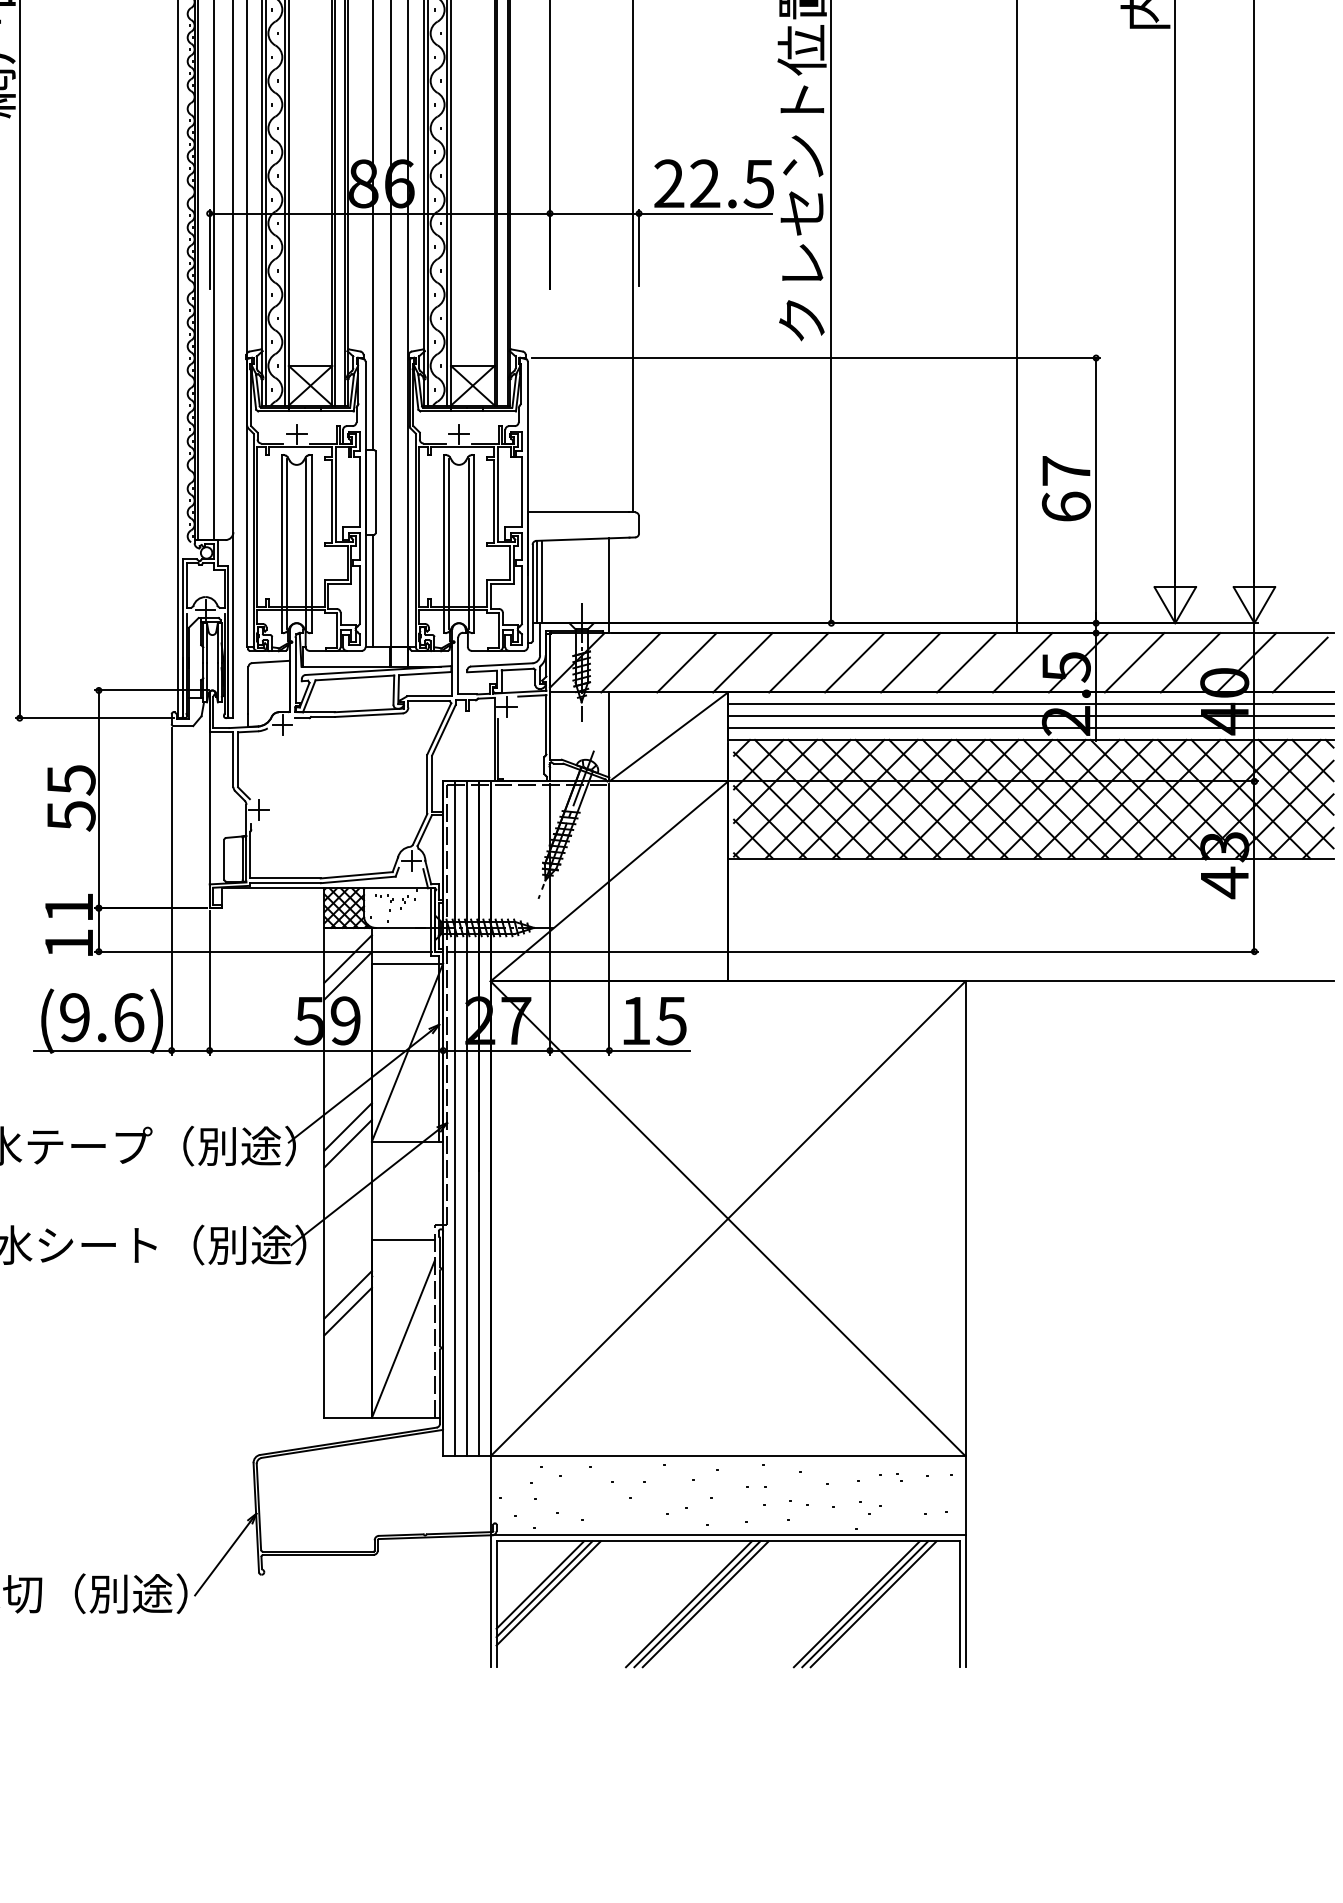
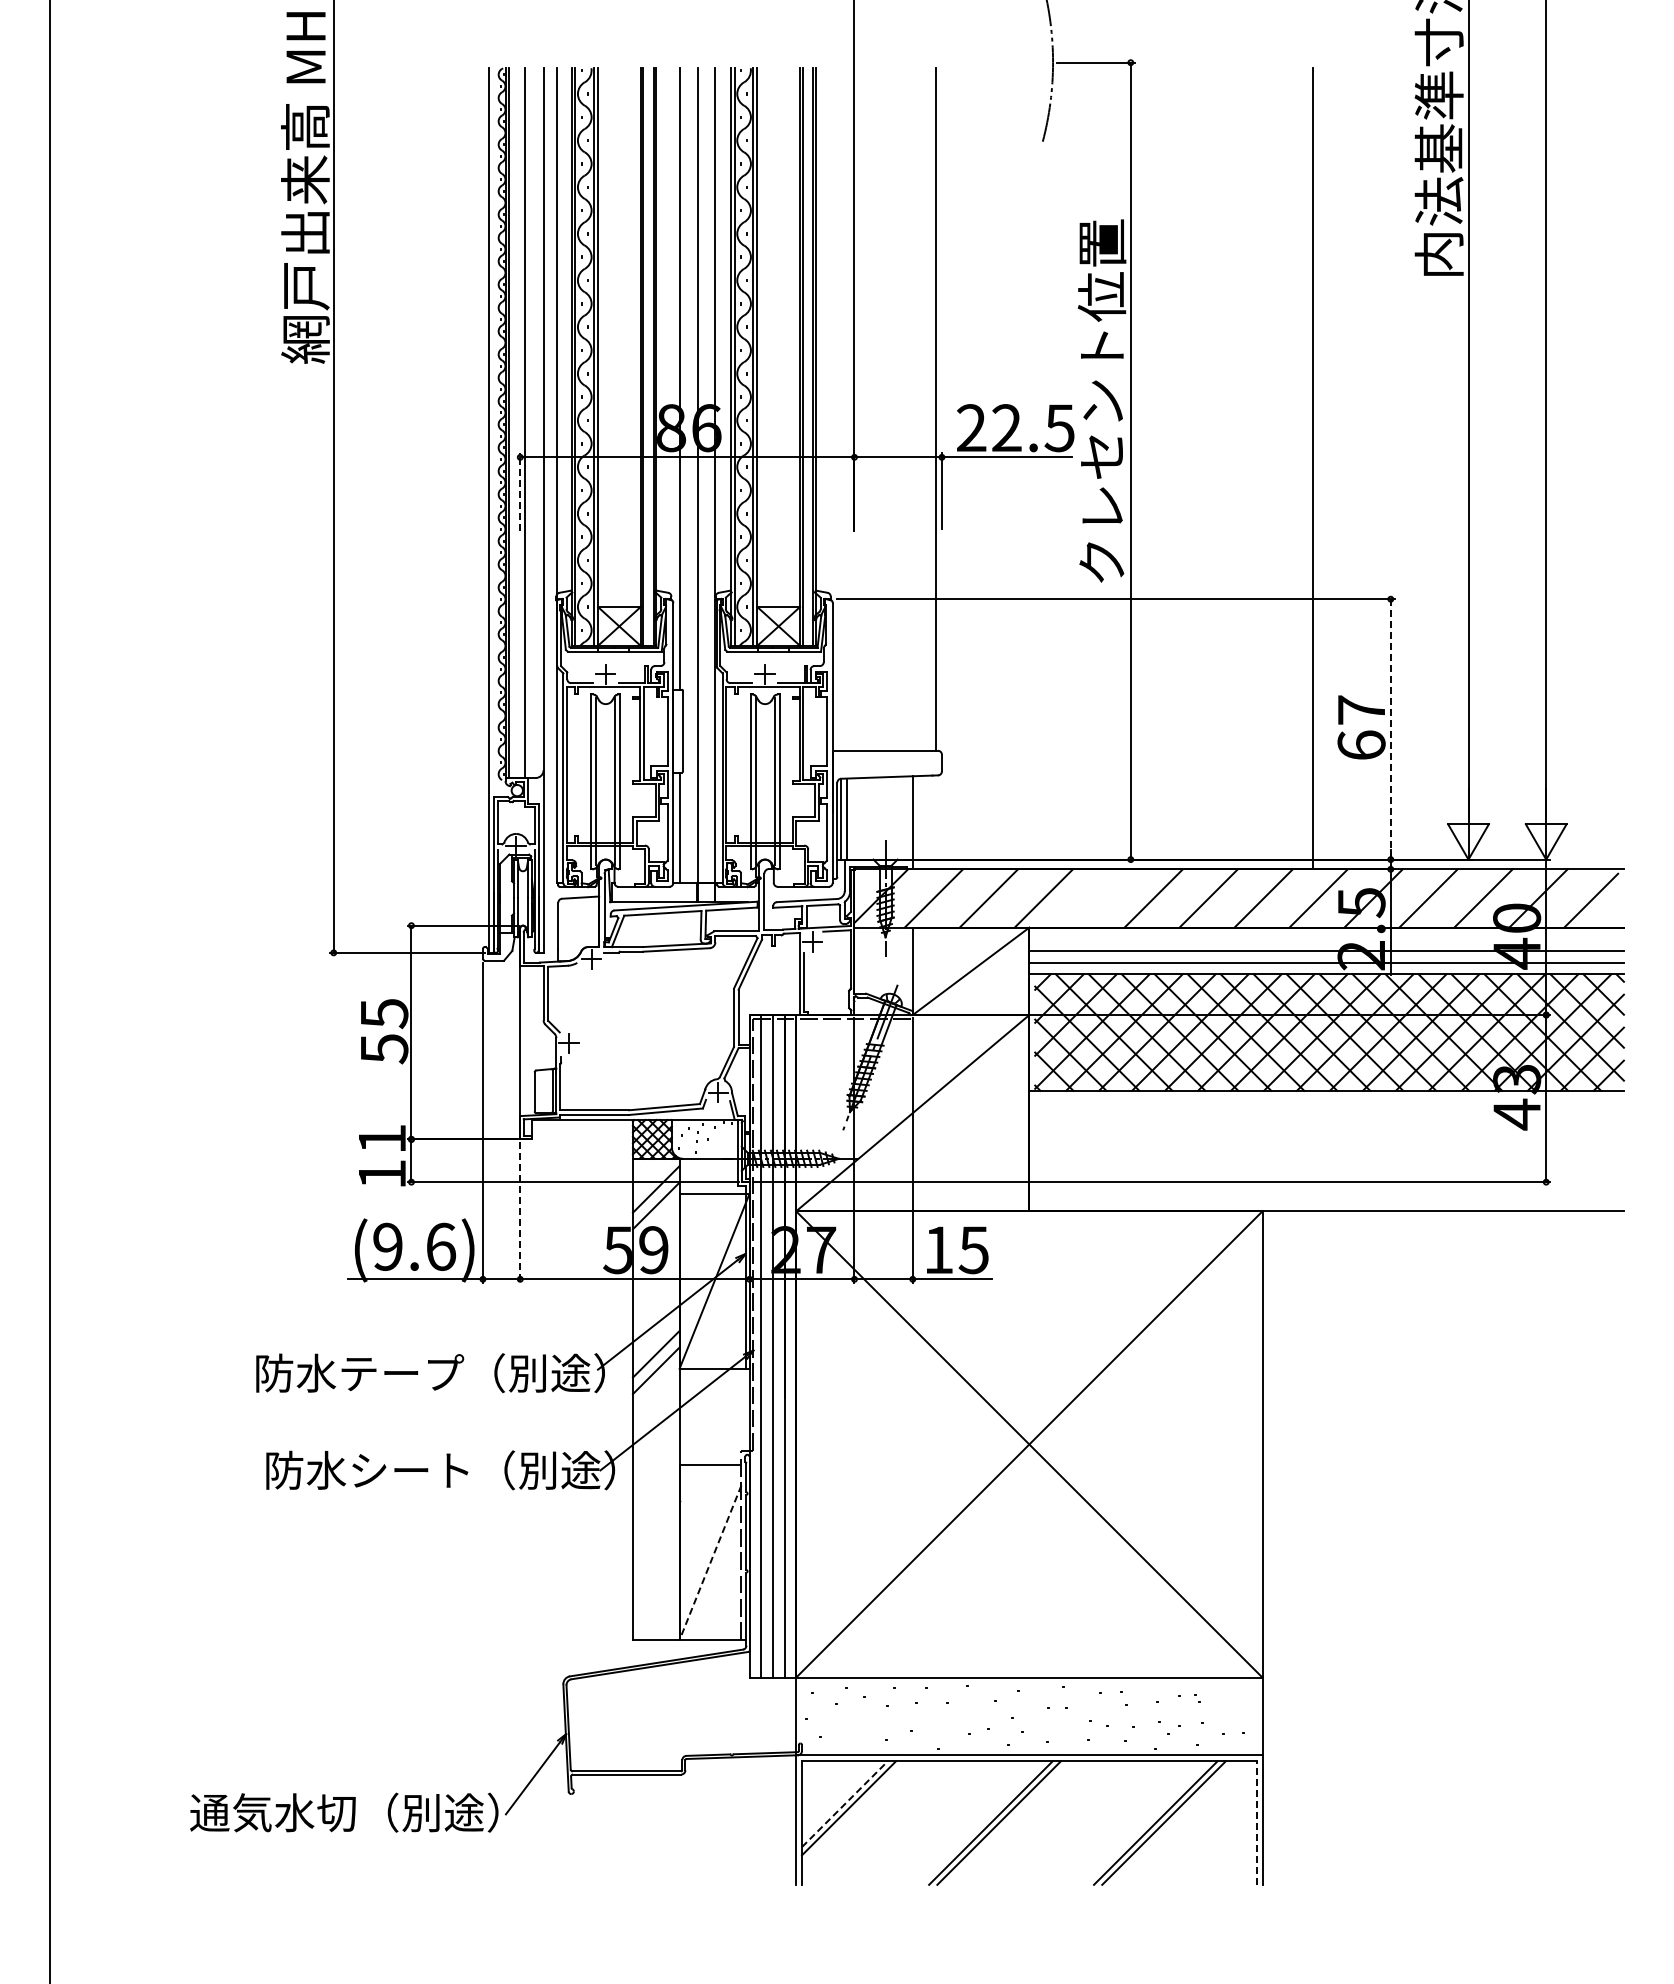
line: (209, 249) -> (520, 492), solid -> dashed
line: (1095, 490) -> (1390, 729), solid -> dashed
line: (798, 662) -> (1098, 898), removed
line: (1030, 704) -> (1326, 939), removed
line: (209, 982) -> (520, 1212), solid -> dashed
line: (347, 1294) -> (655, 1518), removed
line: (347, 1311) -> (655, 1535), removed
line: (403, 1339) -> (710, 1563), solid -> dashed
line: (539, 1585) -> (844, 1804), solid -> dashed
line: (549, 1593) -> (853, 1812), removed
line: (705, 1603) -> (1007, 1822), removed
line: (873, 1603) -> (1172, 1822), removed
line: (959, 1604) -> (1256, 1823), solid -> dashed

